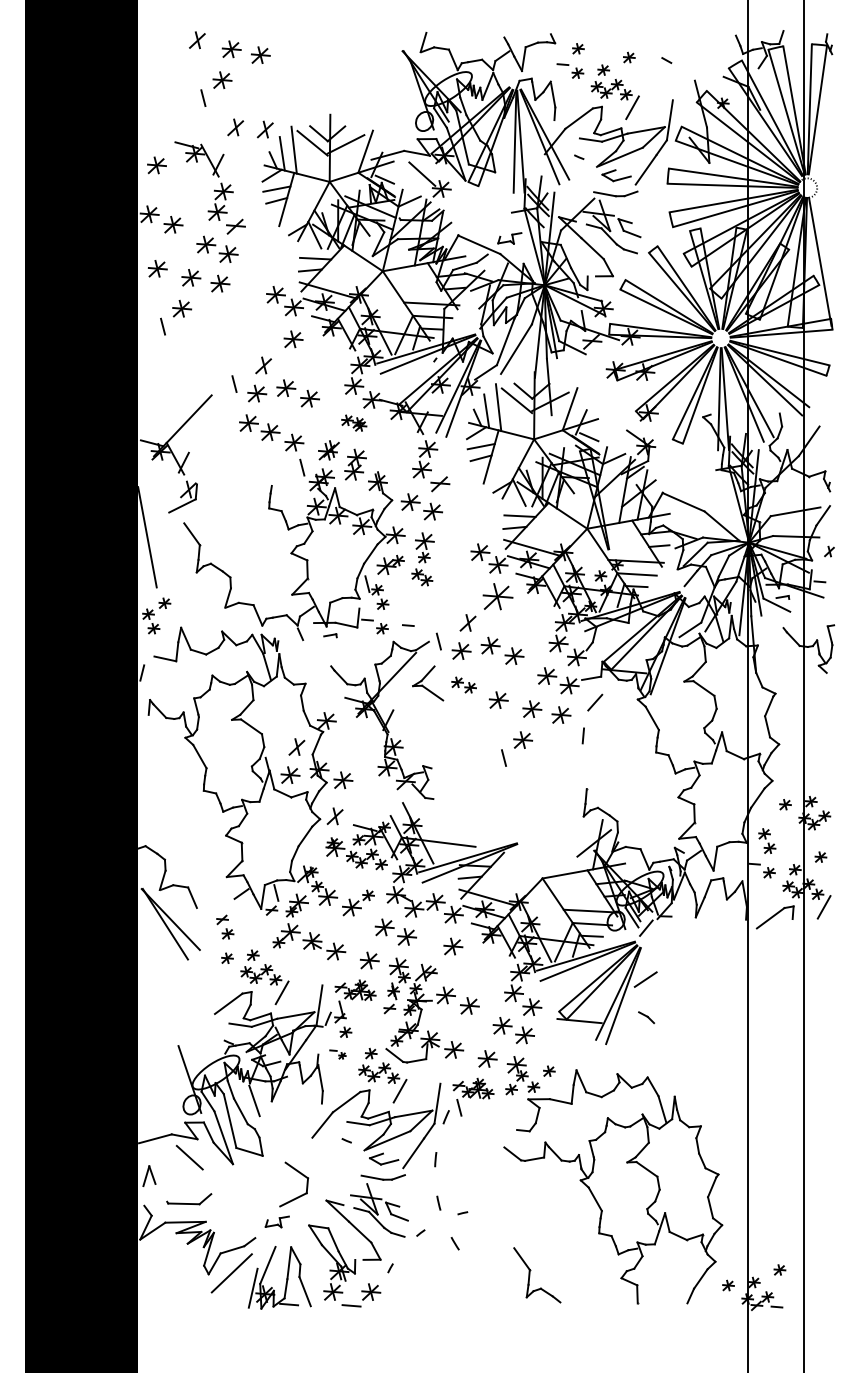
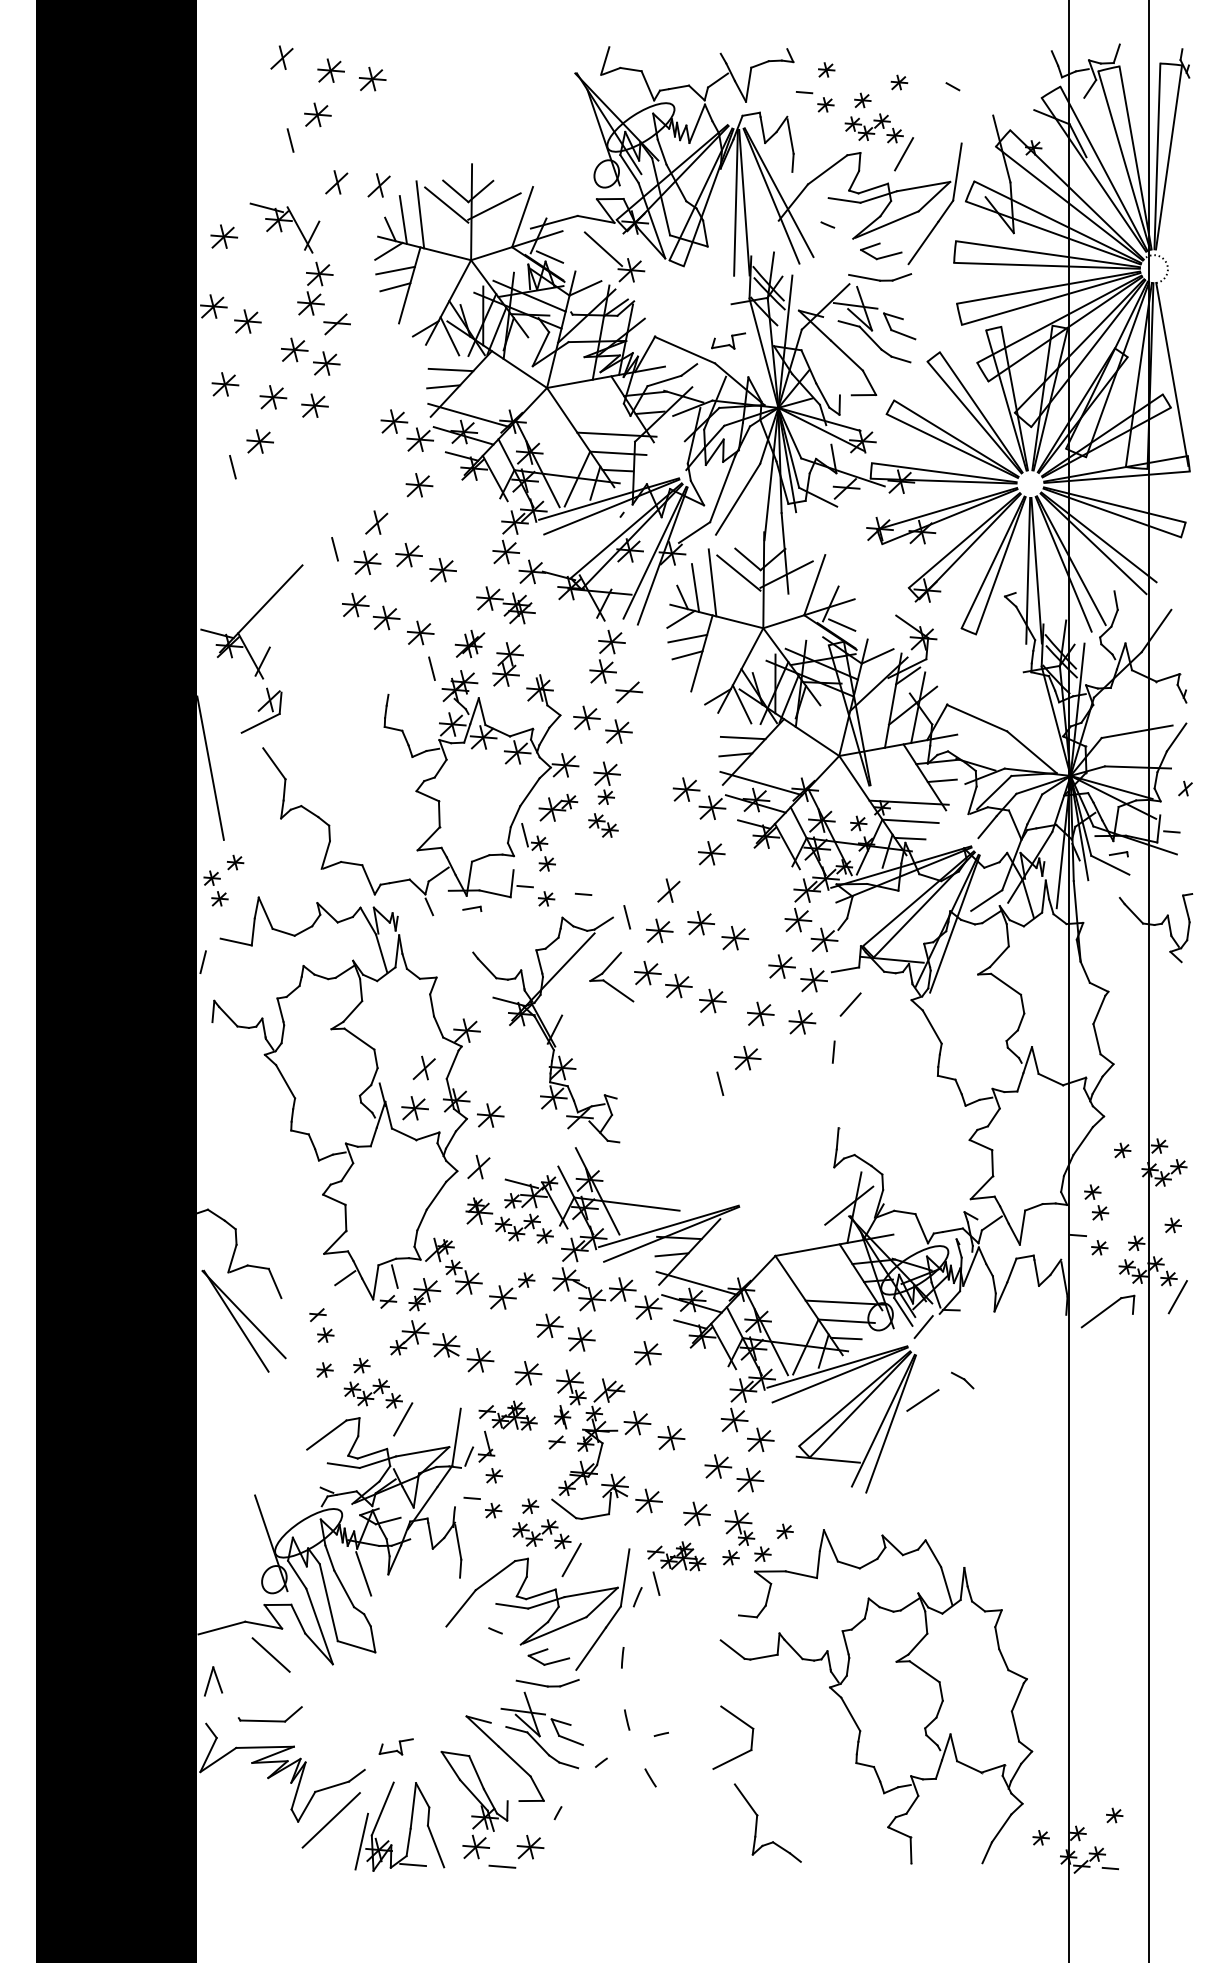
part: (354, 422) -> (506, 604), size x1.67
part: (497, 596) -> (710, 852), size x0.62
part: (463, 684) -> (662, 978), size x1.67
part: (646, 1017) -> (962, 1380), moved
part: (337, 1054) -> (482, 1507), size x1.67
part: (300, 1174) -> (742, 1723), moved

